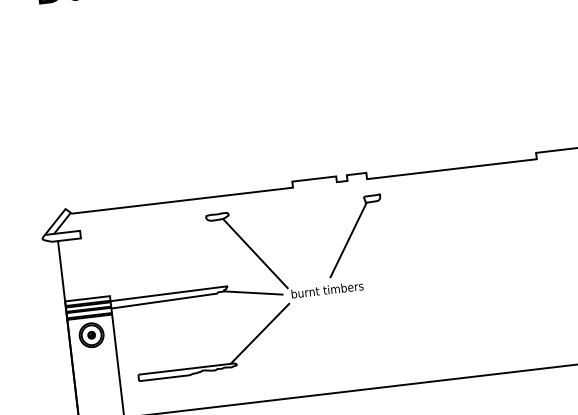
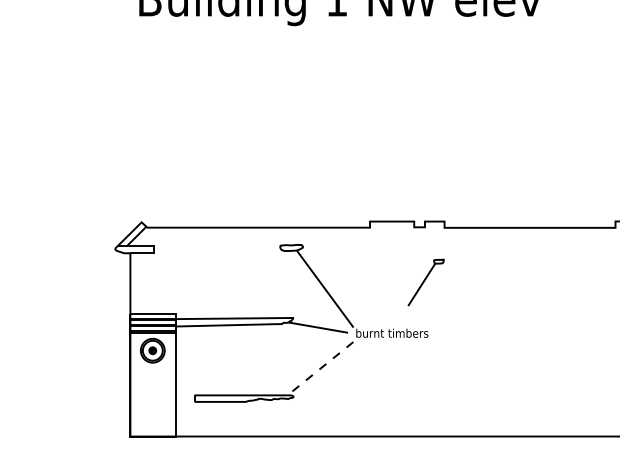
part: (354, 235) -> (425, 282), size x0.6
line: (260, 334) -> (320, 369), solid -> dashed

